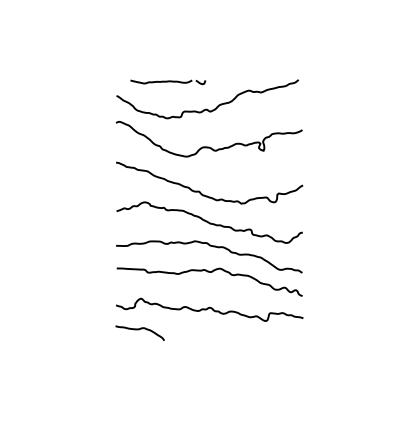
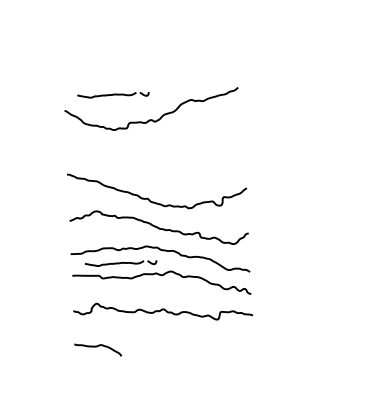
curve: (208, 146) -> (154, 155), removed
part: (168, 258) -> (121, 264), added
curve: (139, 330) -> (97, 347), moved

